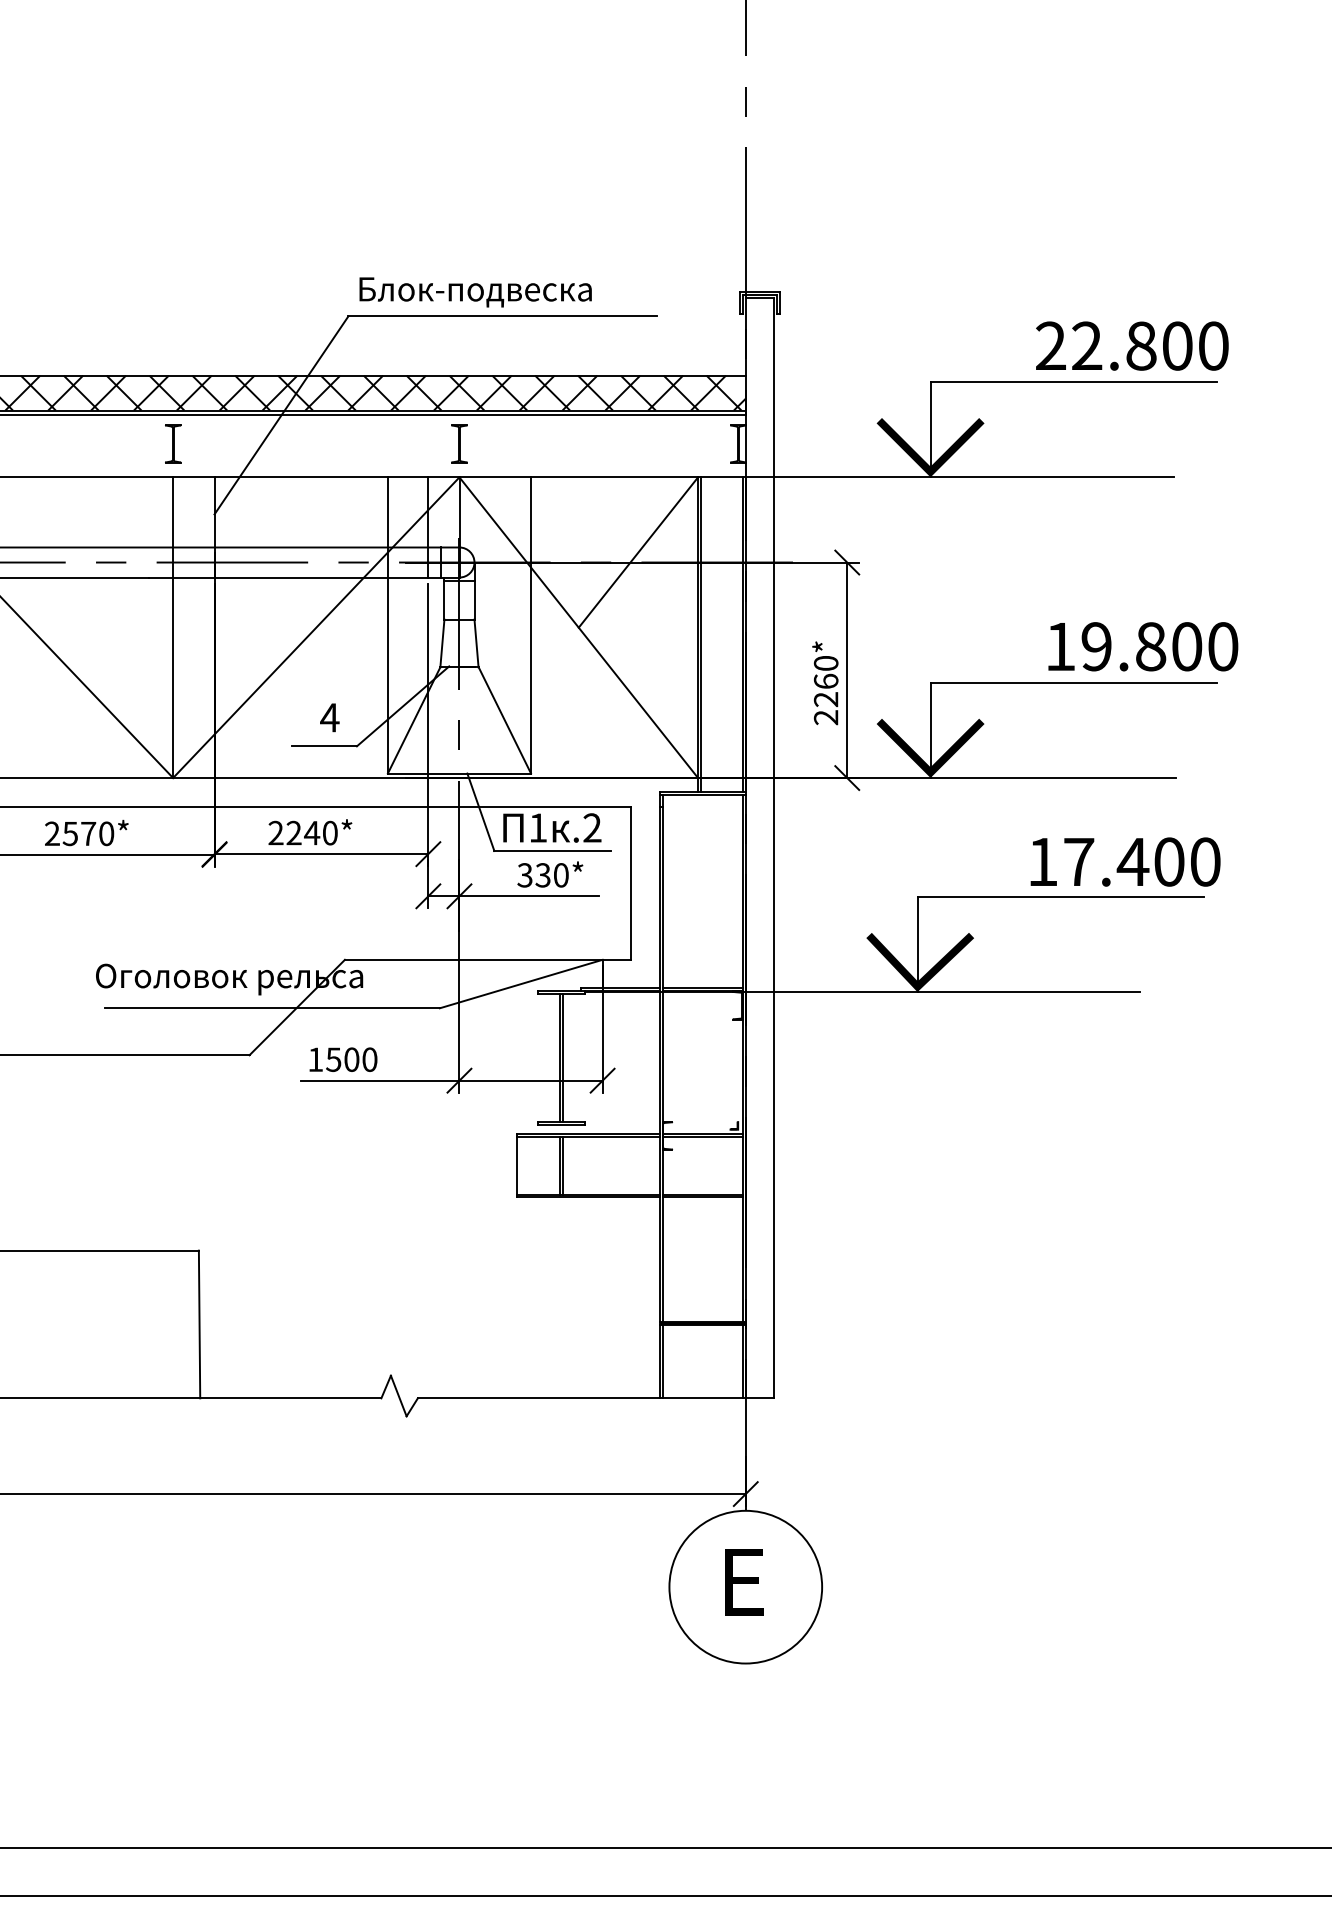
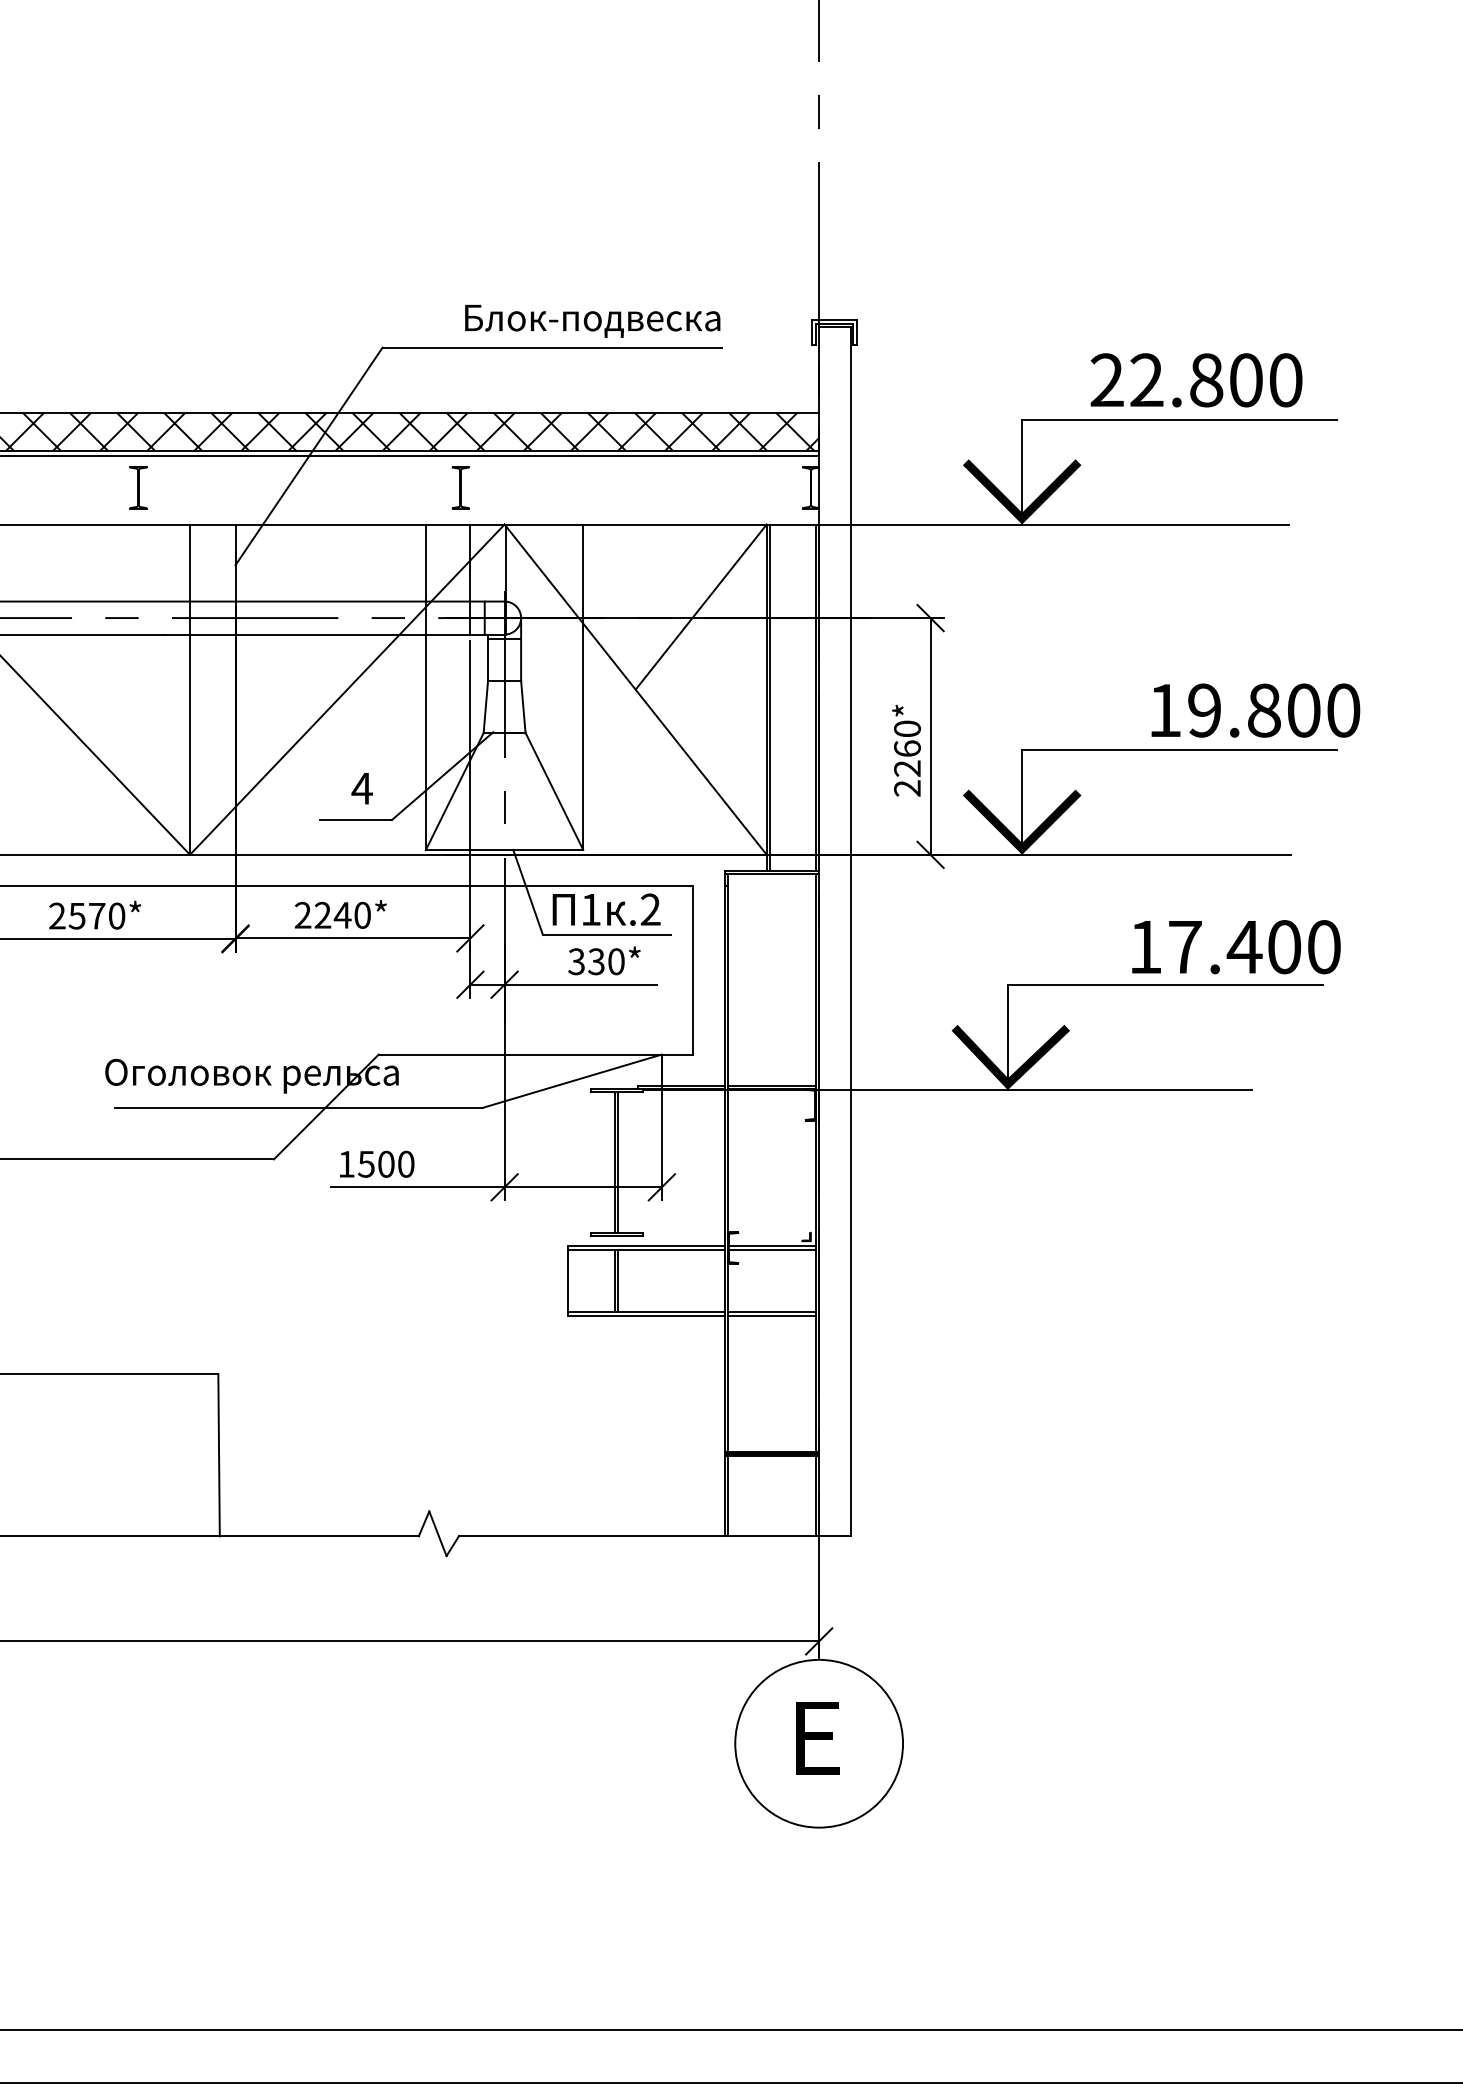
text: (475, 292) -> (592, 321), moved
text: (1132, 345) -> (1196, 379), moved
part: (173, 443) -> (138, 487), moved
part: (459, 443) -> (460, 487), moved

